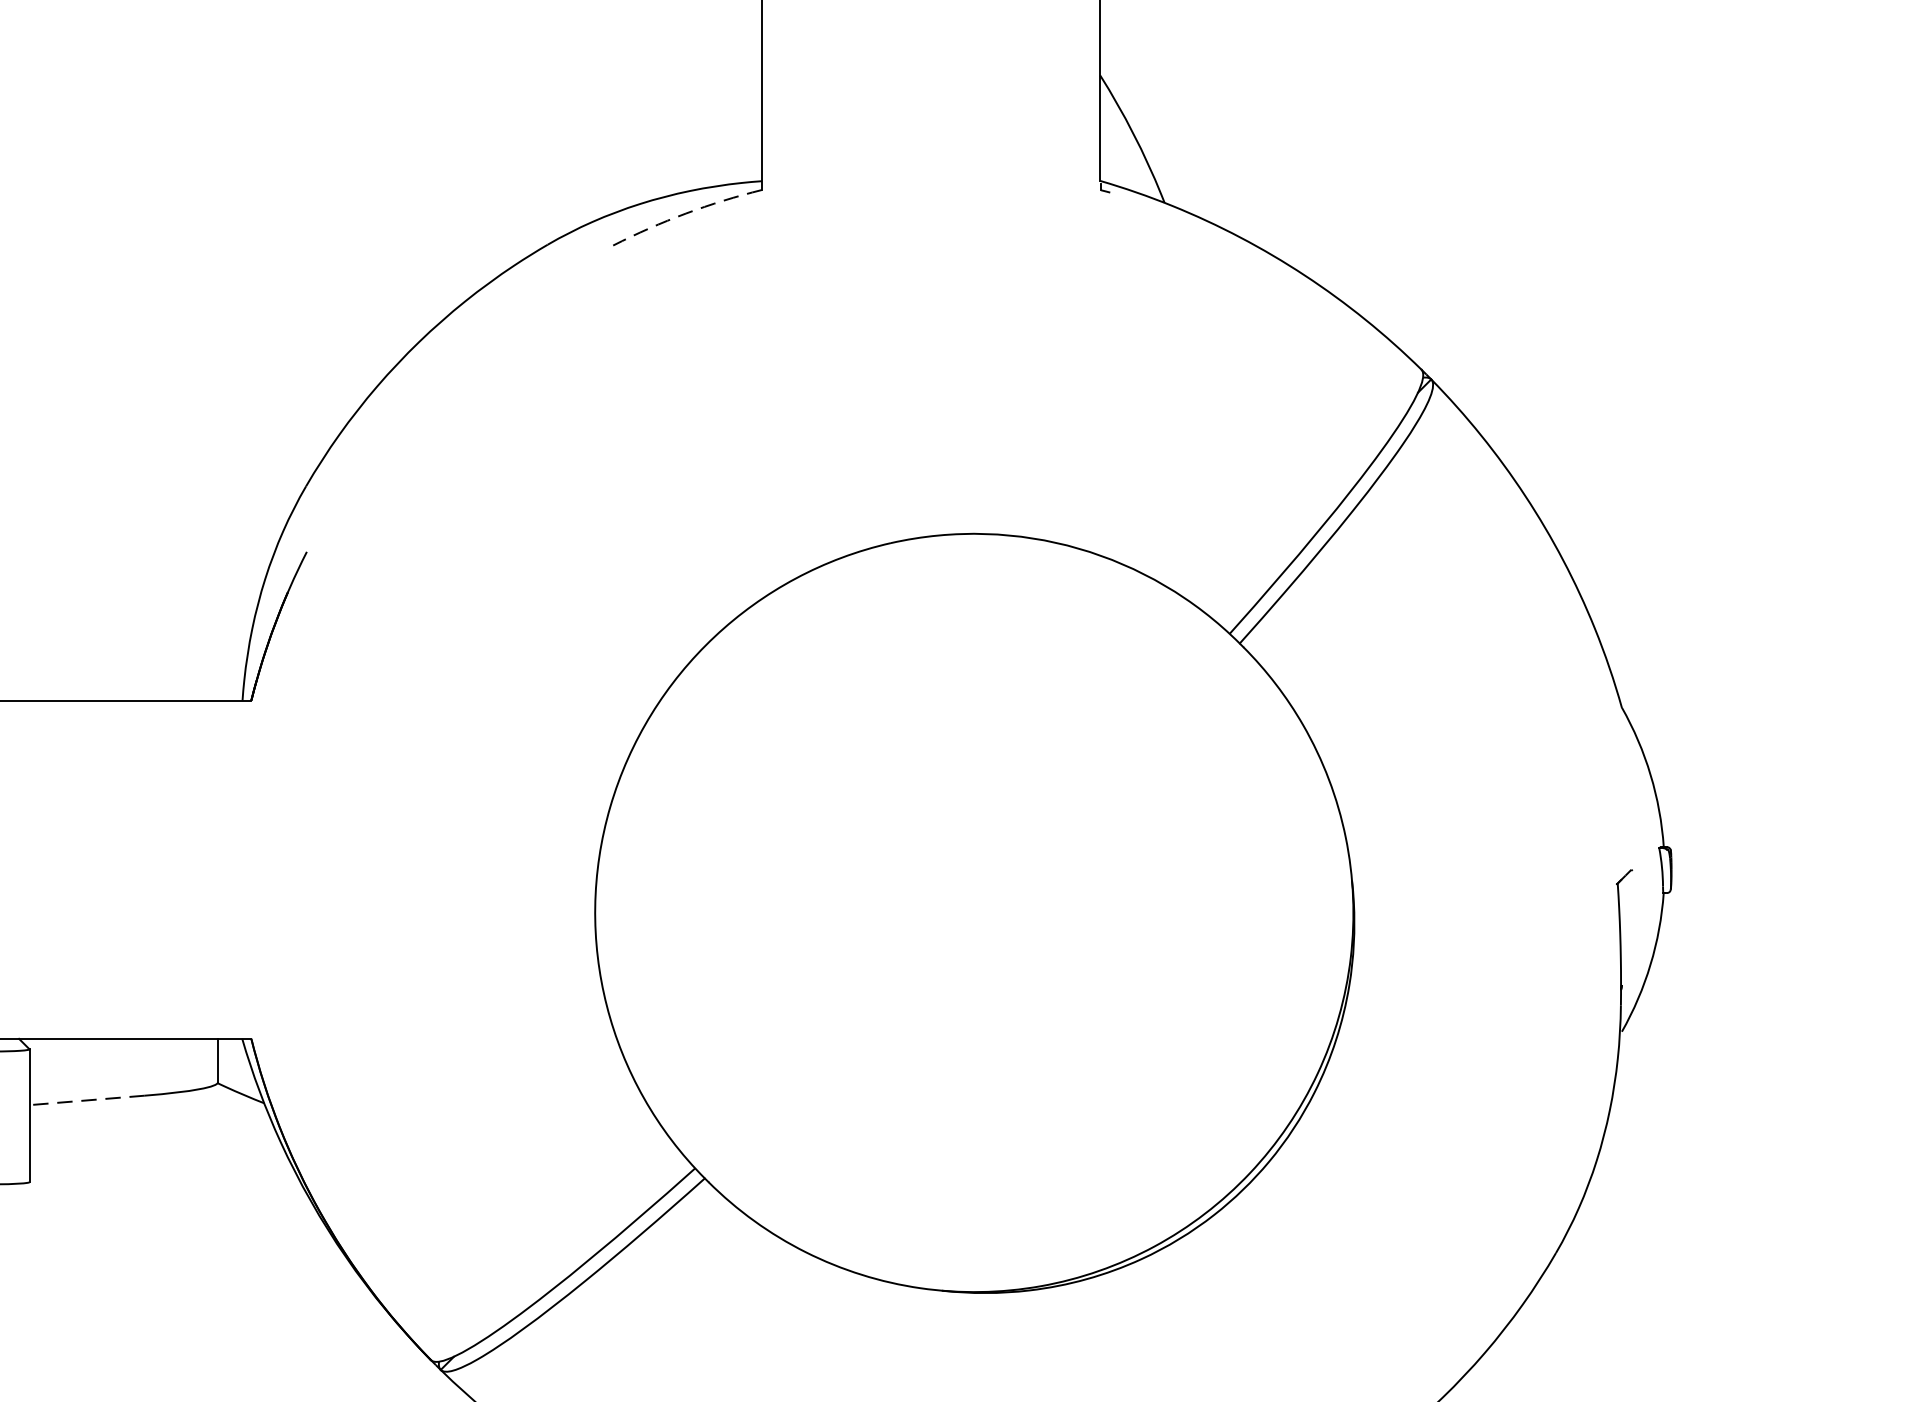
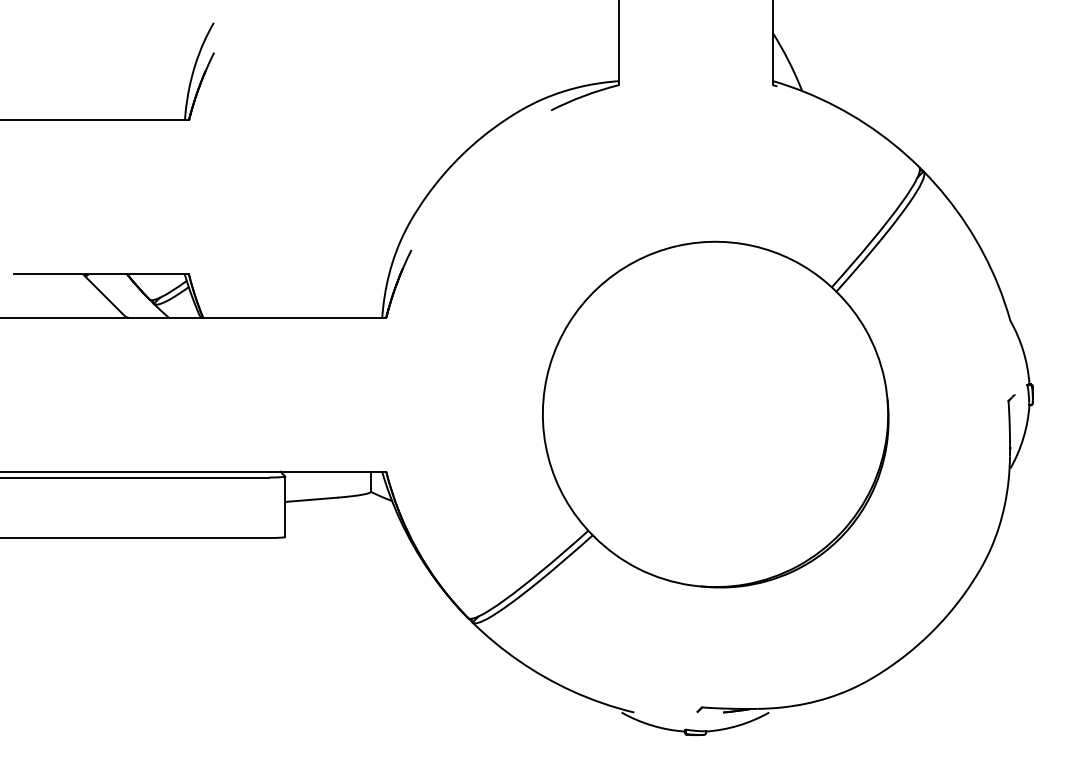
arc: (686, 212) -> (584, 95), dashed -> solid
line: (87, 1099) -> (311, 499), dashed -> solid

